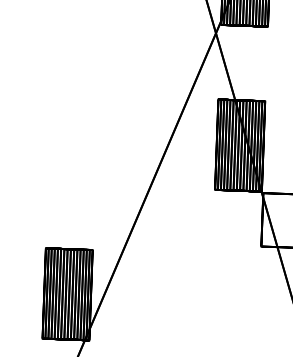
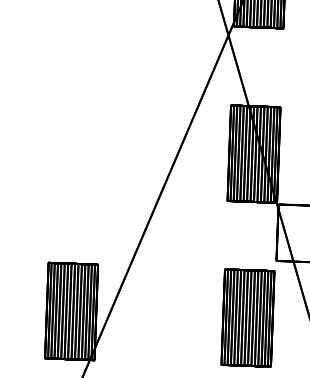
part: (234, 300) -> (248, 318), added

